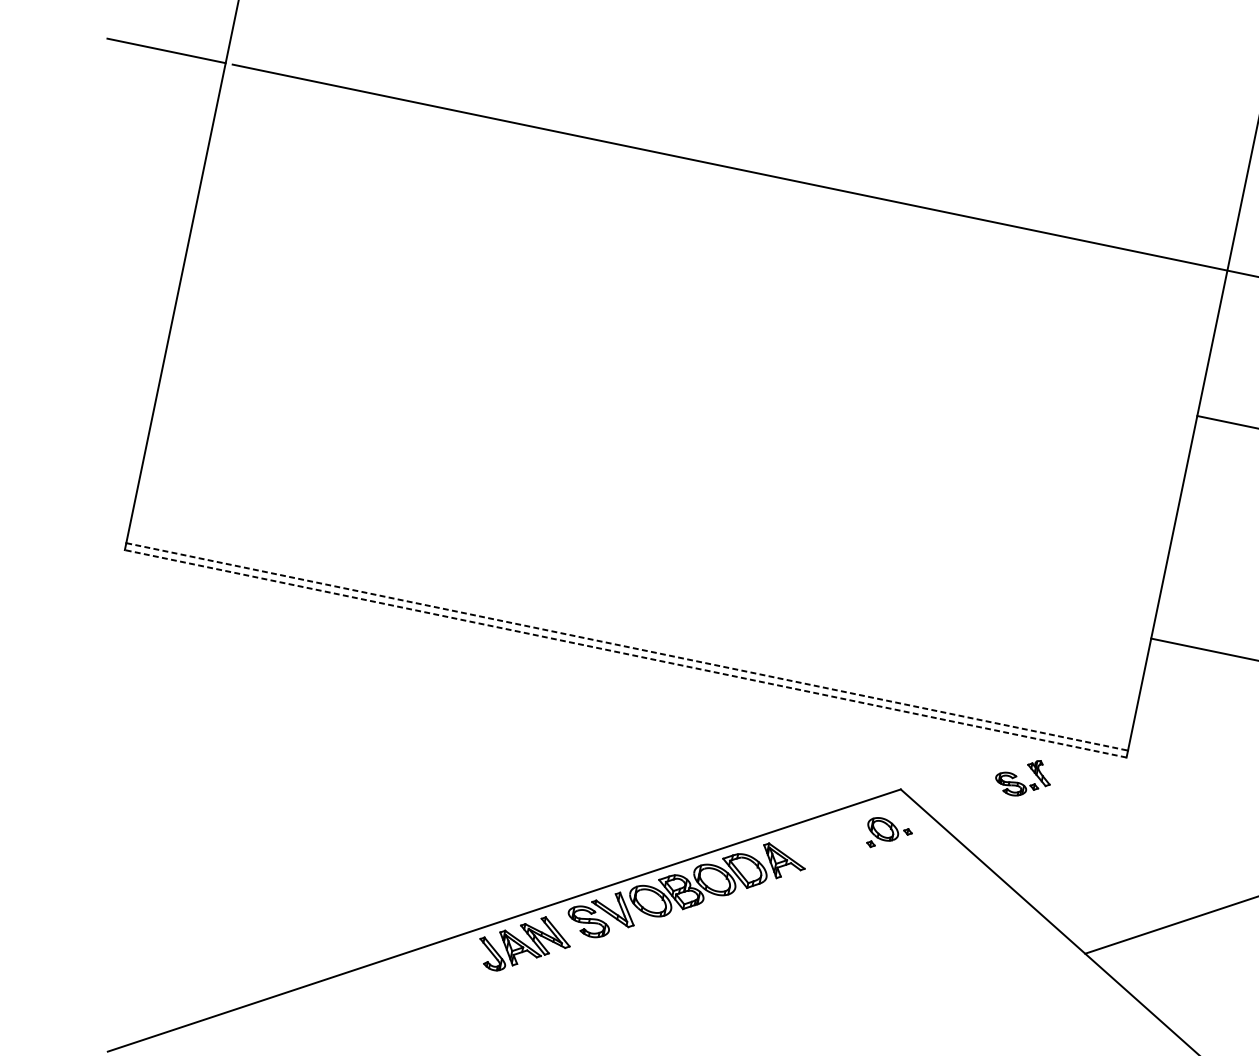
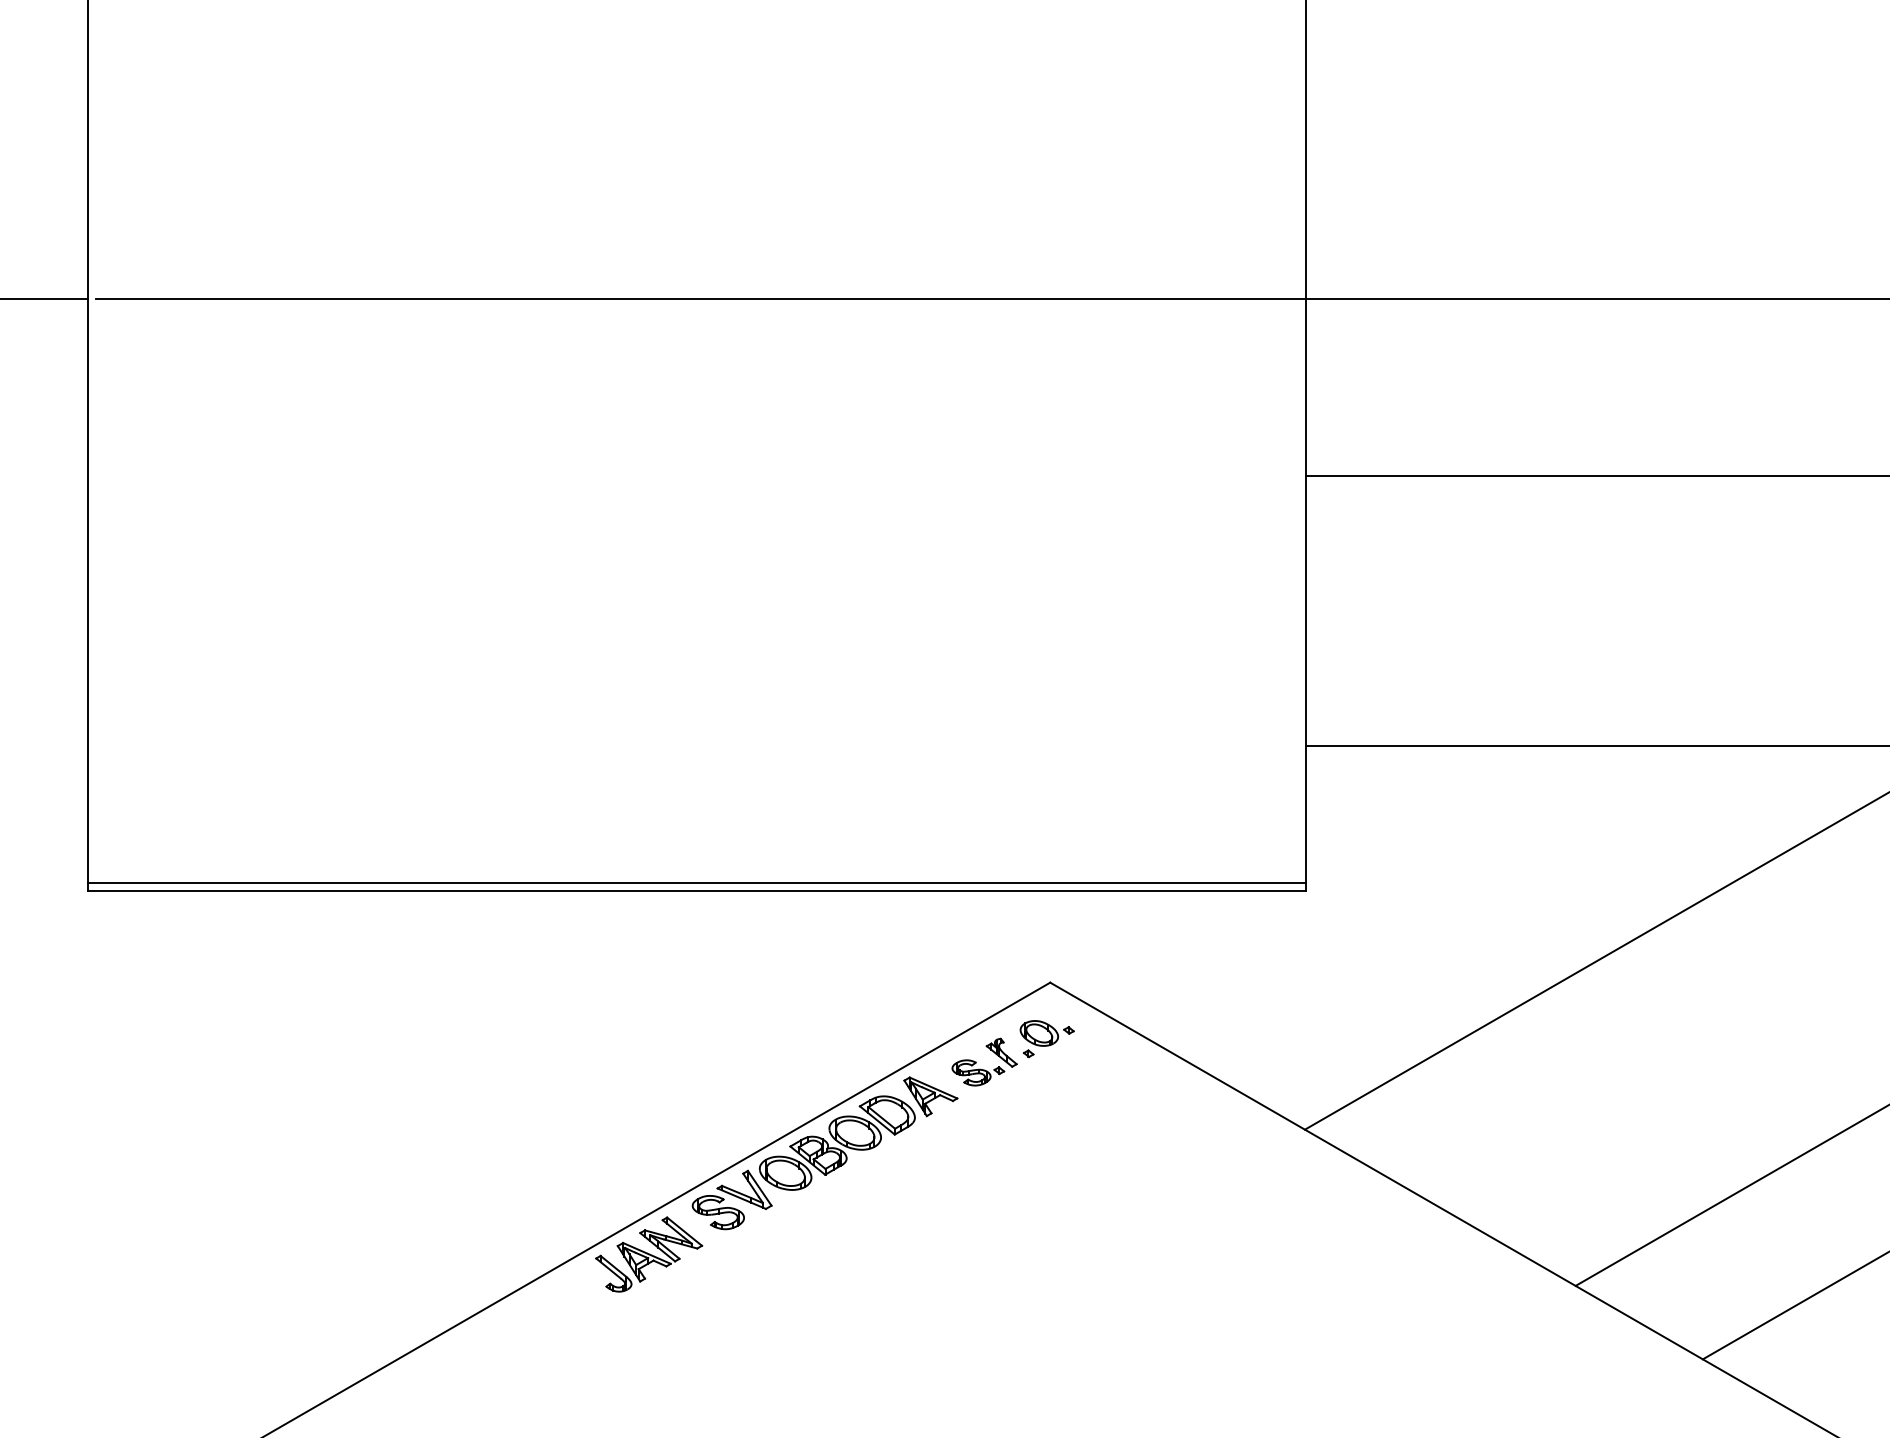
line: (627, 646) -> (697, 882), dashed -> solid
line: (625, 653) -> (696, 890), dashed -> solid
part: (1017, 775) -> (976, 1061), moved

